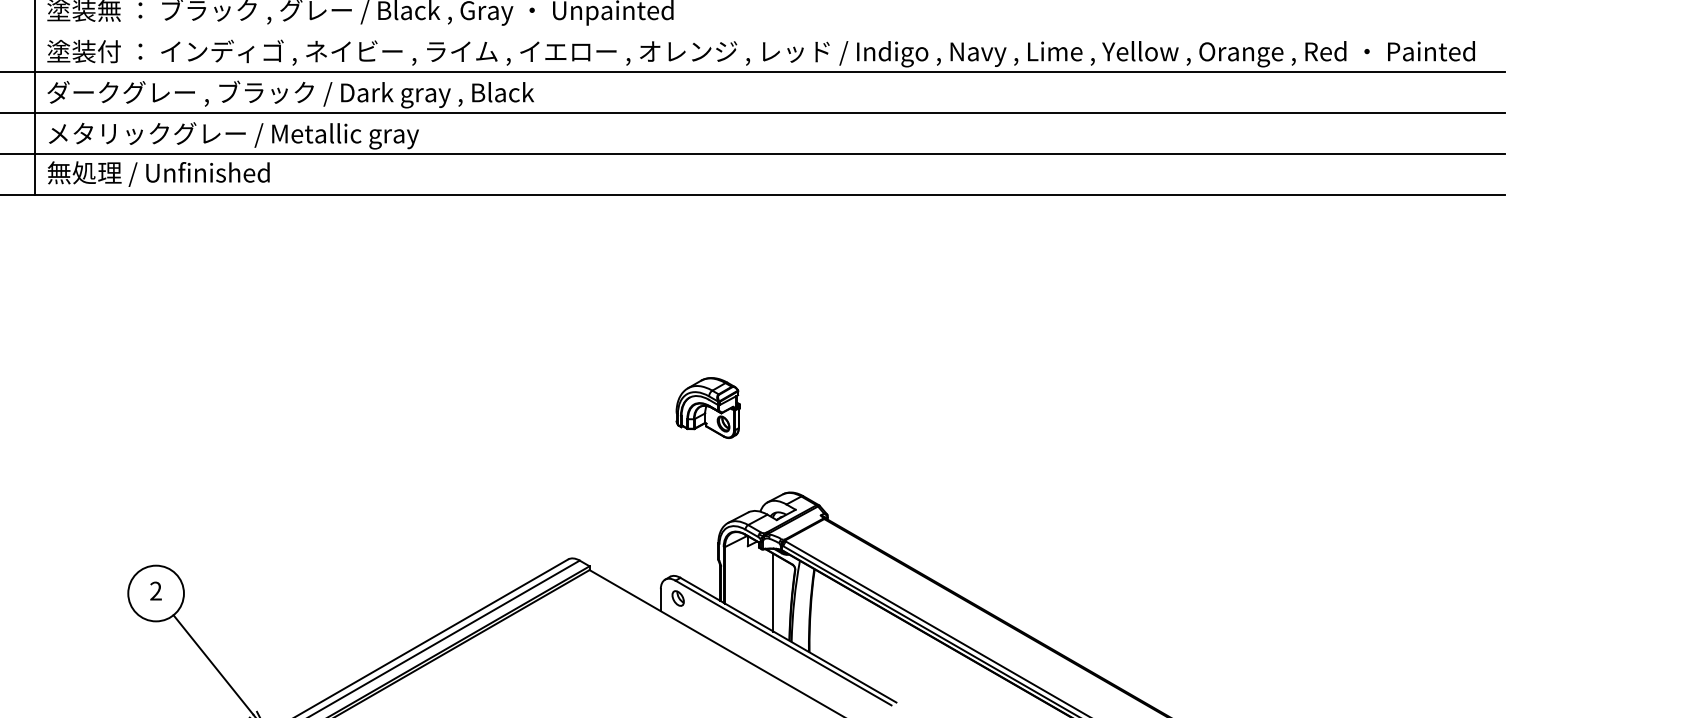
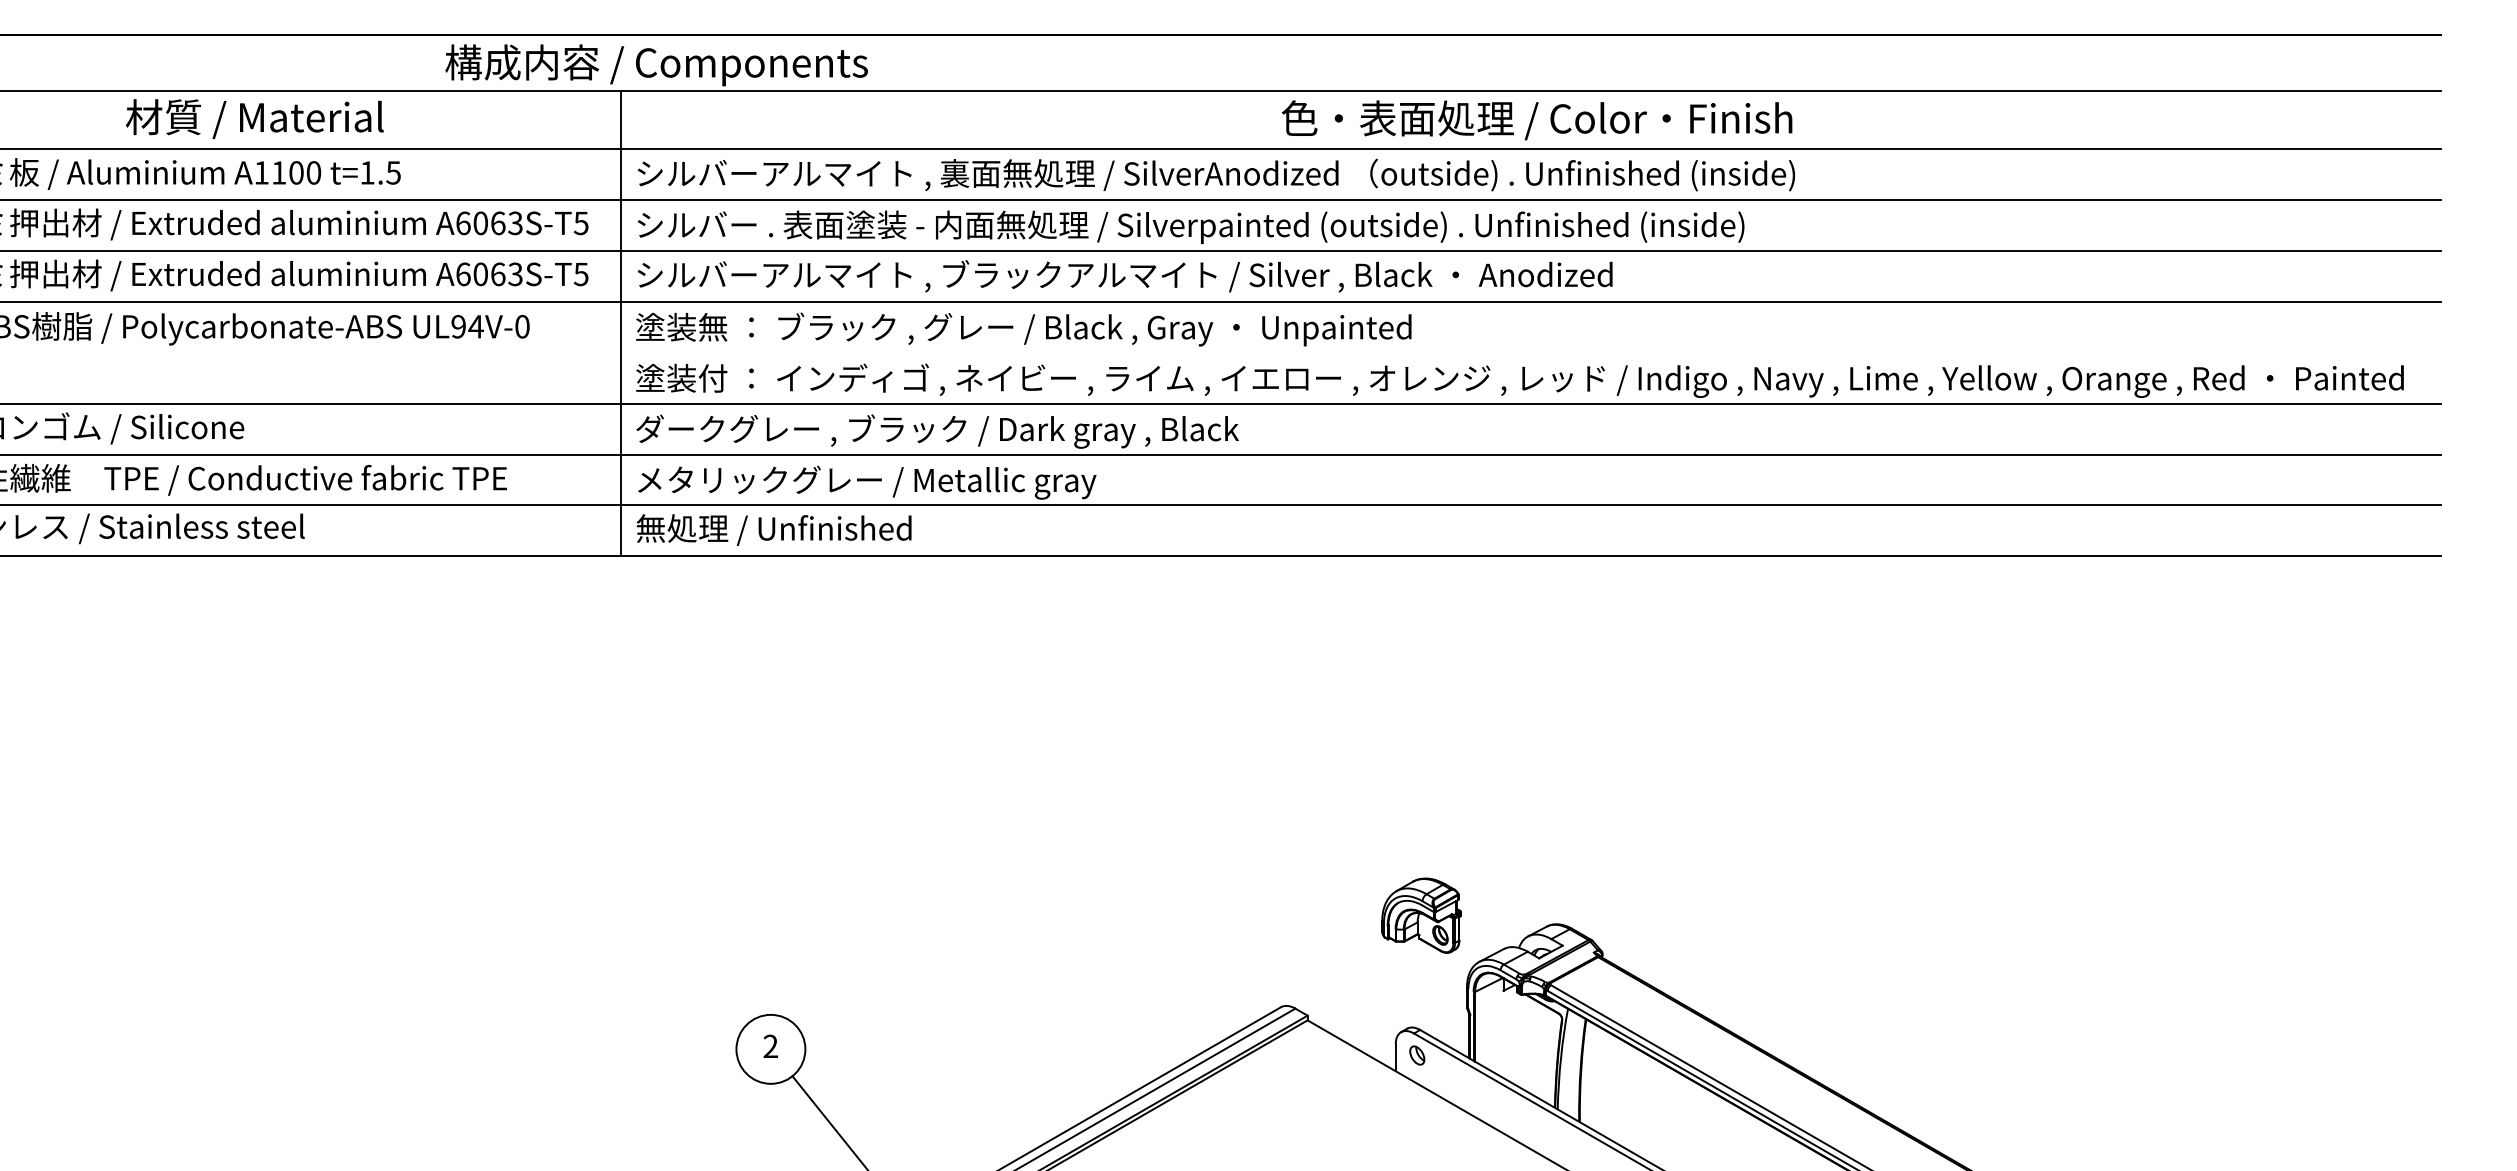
part: (708, 407) -> (1421, 915), moved
line: (773, 592) -> (1535, 1048), removed

